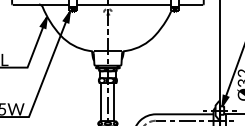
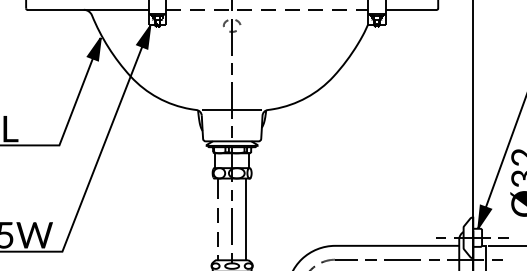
line: (124, 4) -> (267, 9), solid -> dashed
line: (101, 103) -> (218, 222), solid -> dashed

